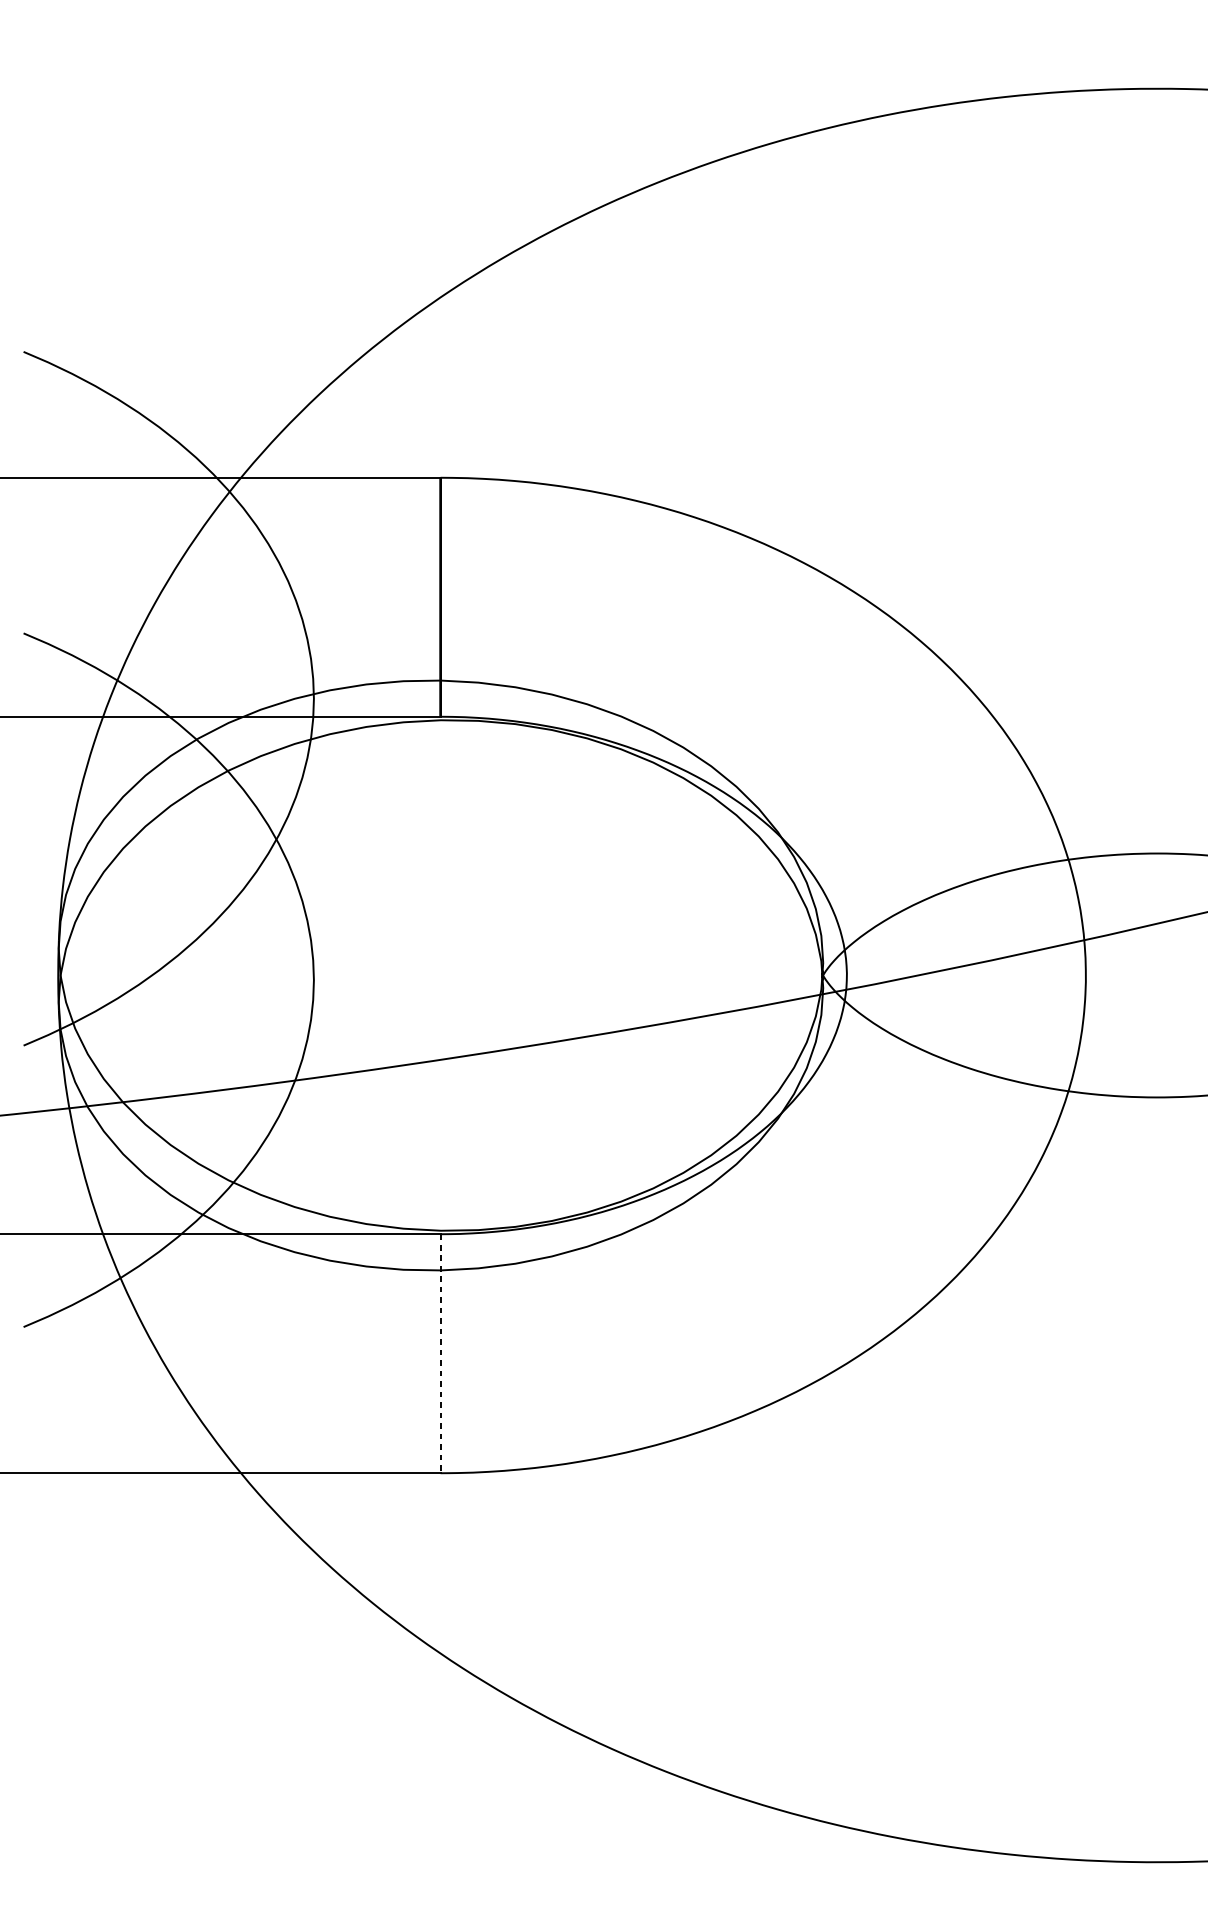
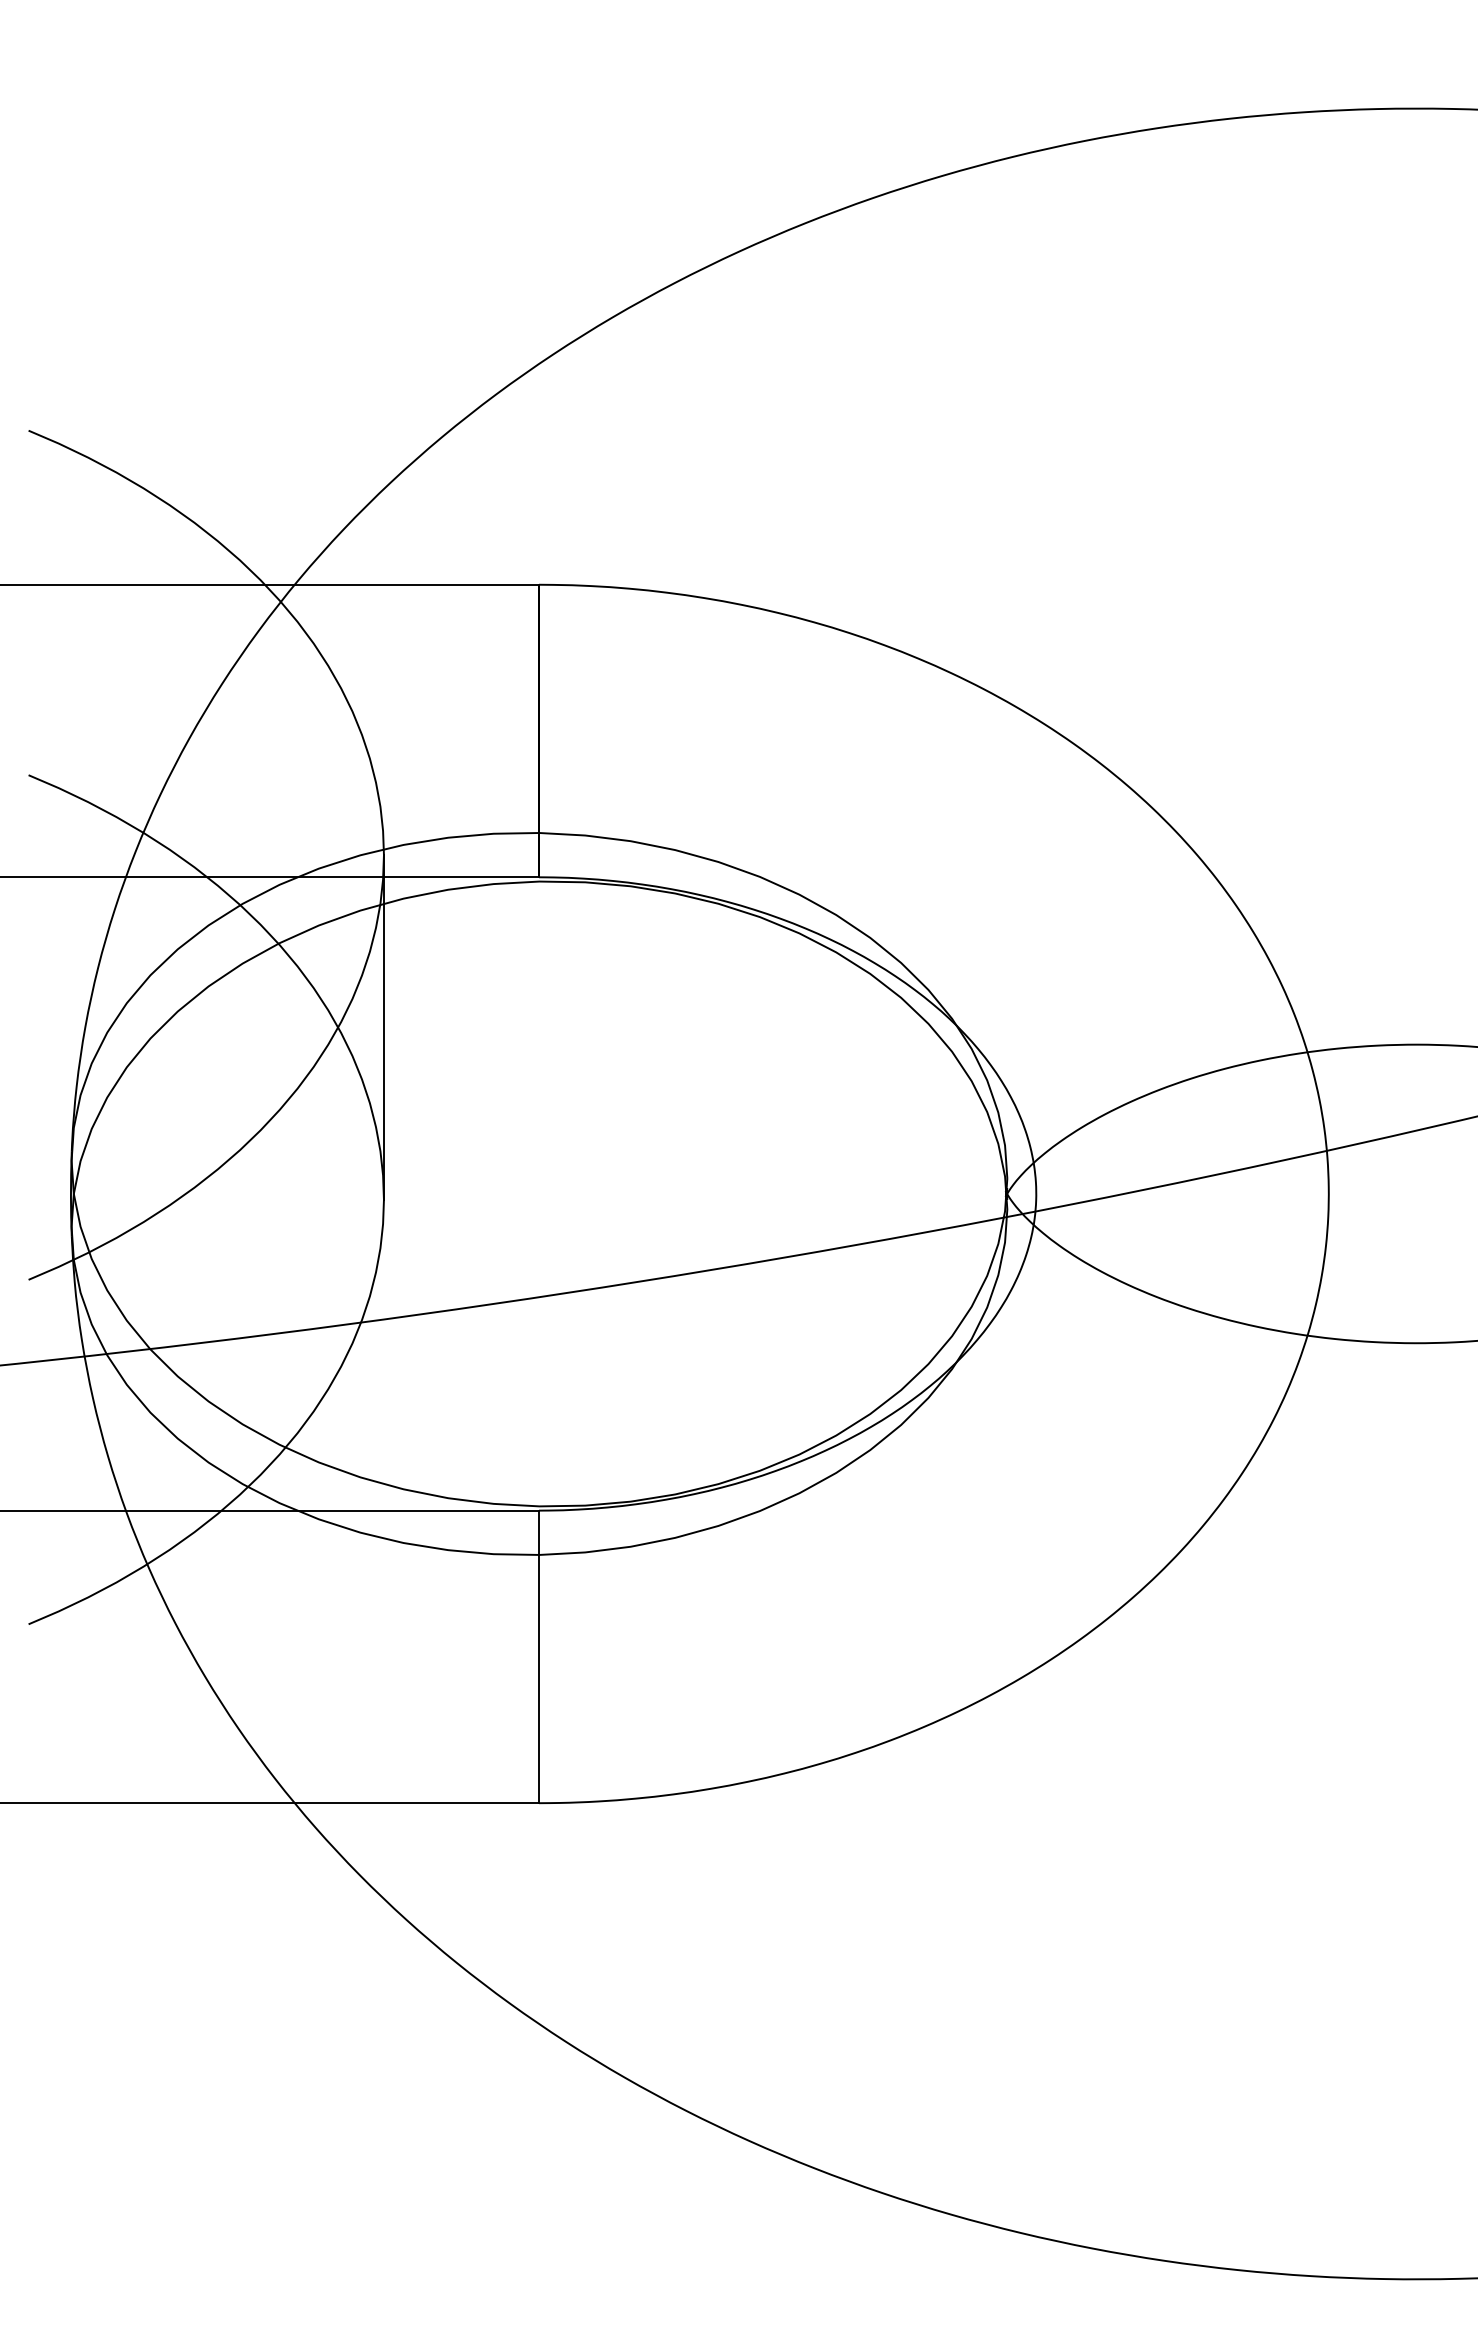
line: (313, 839) -> (383, 1027), added
line: (441, 1354) -> (539, 1657), dashed -> solid

